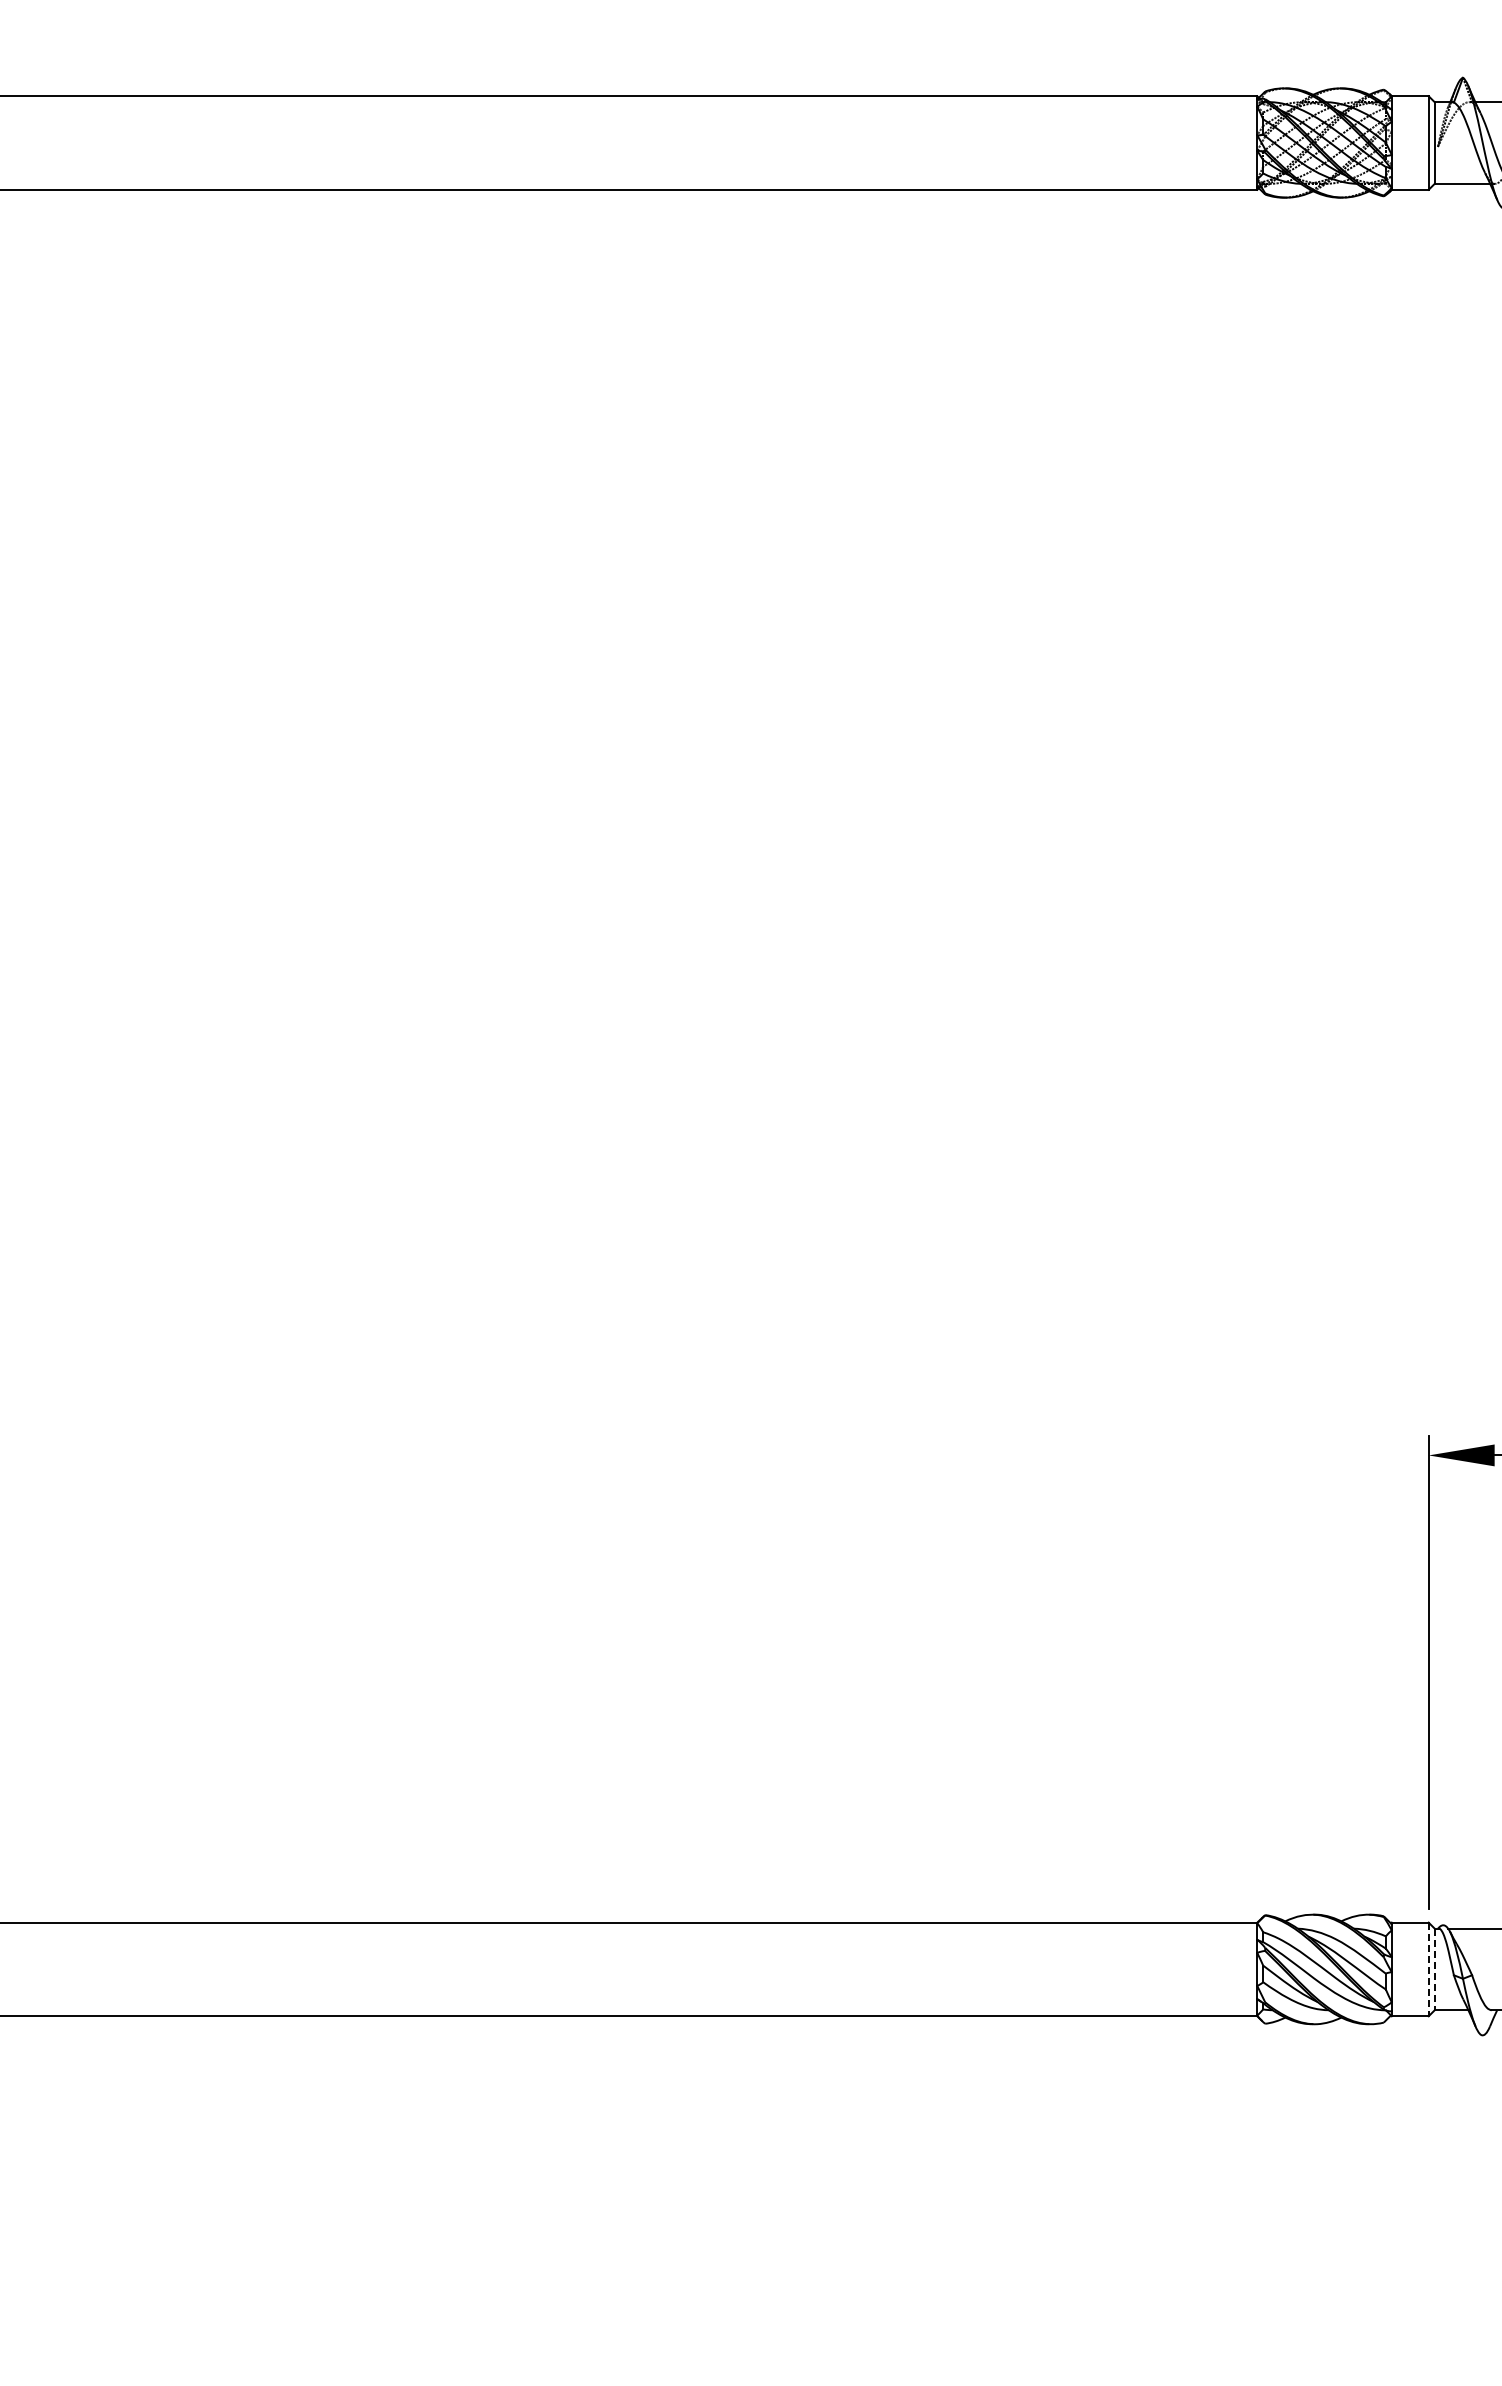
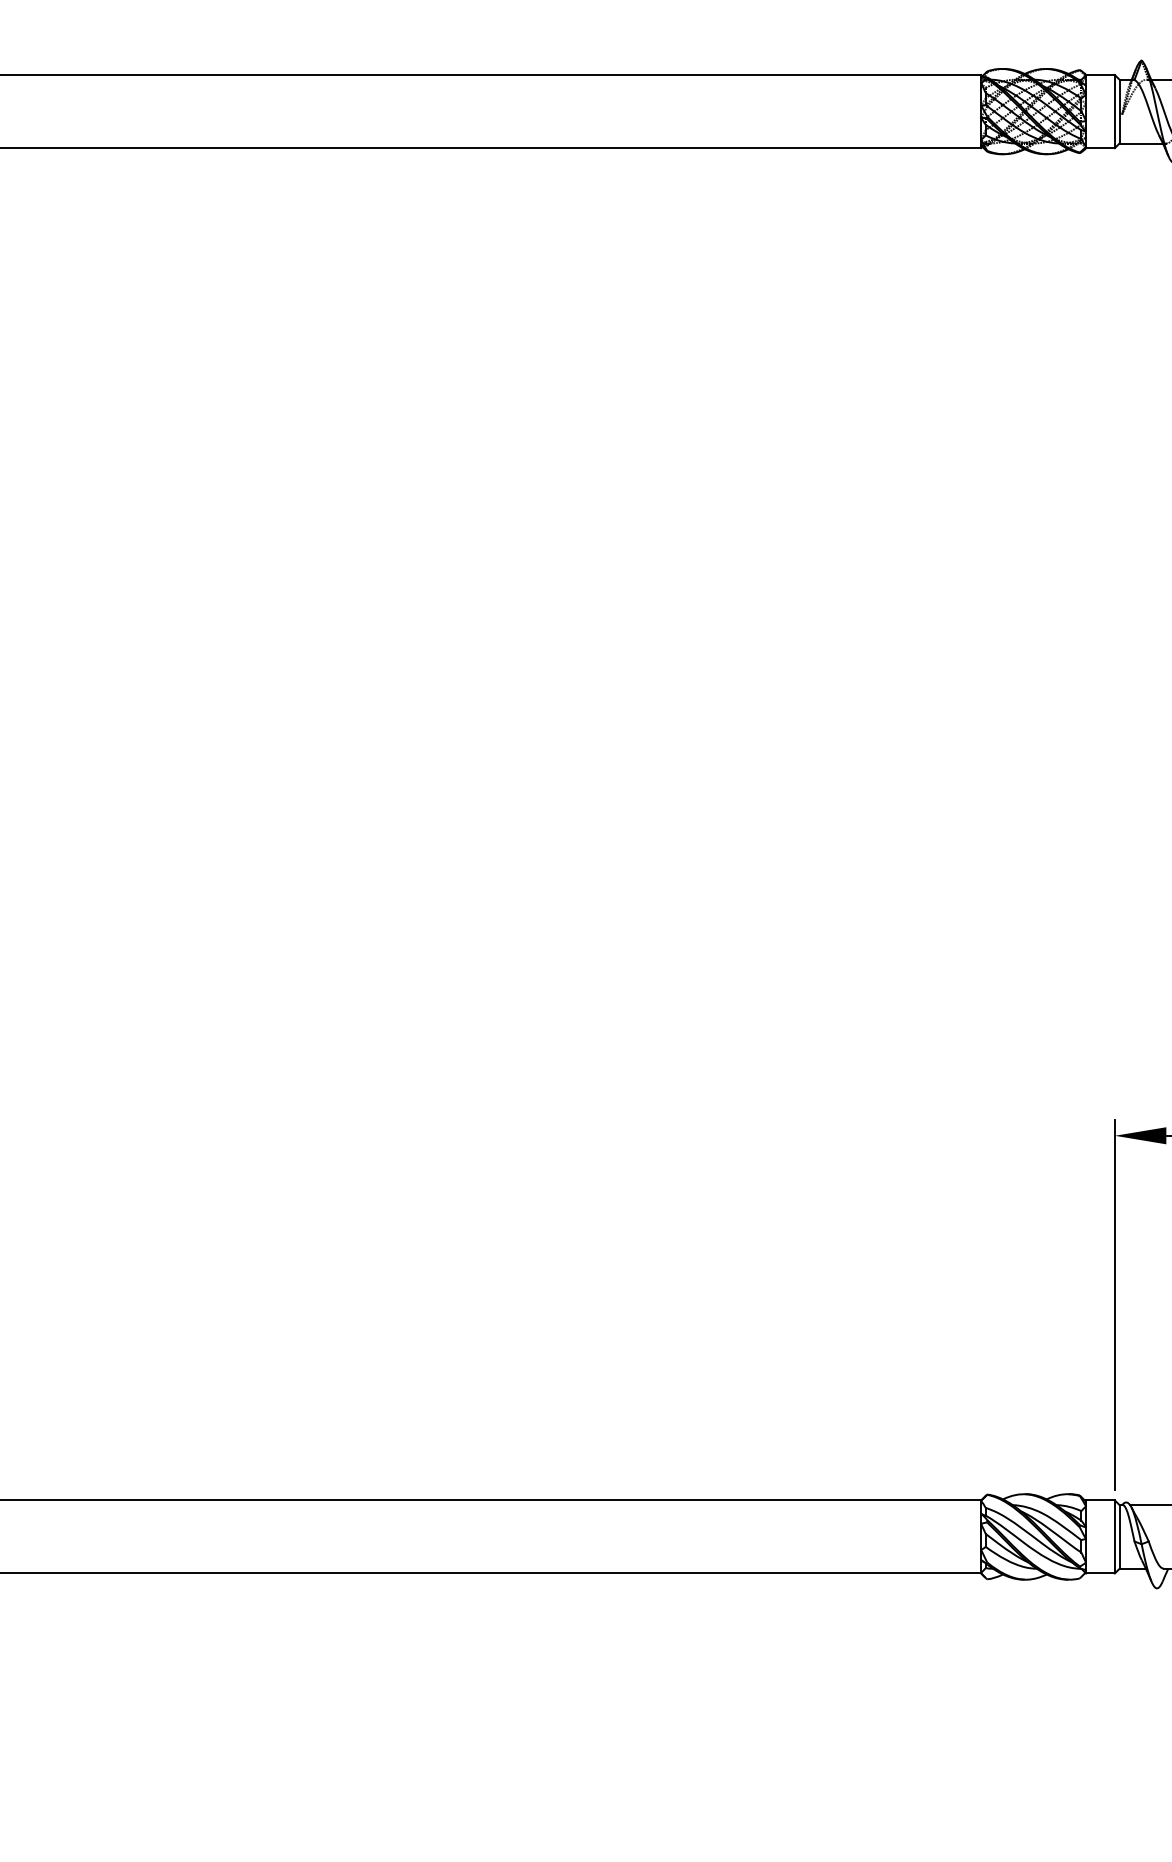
line: (1428, 1969) -> (1114, 1536), dashed -> solid
line: (1434, 1969) -> (1119, 1536), dashed -> solid

